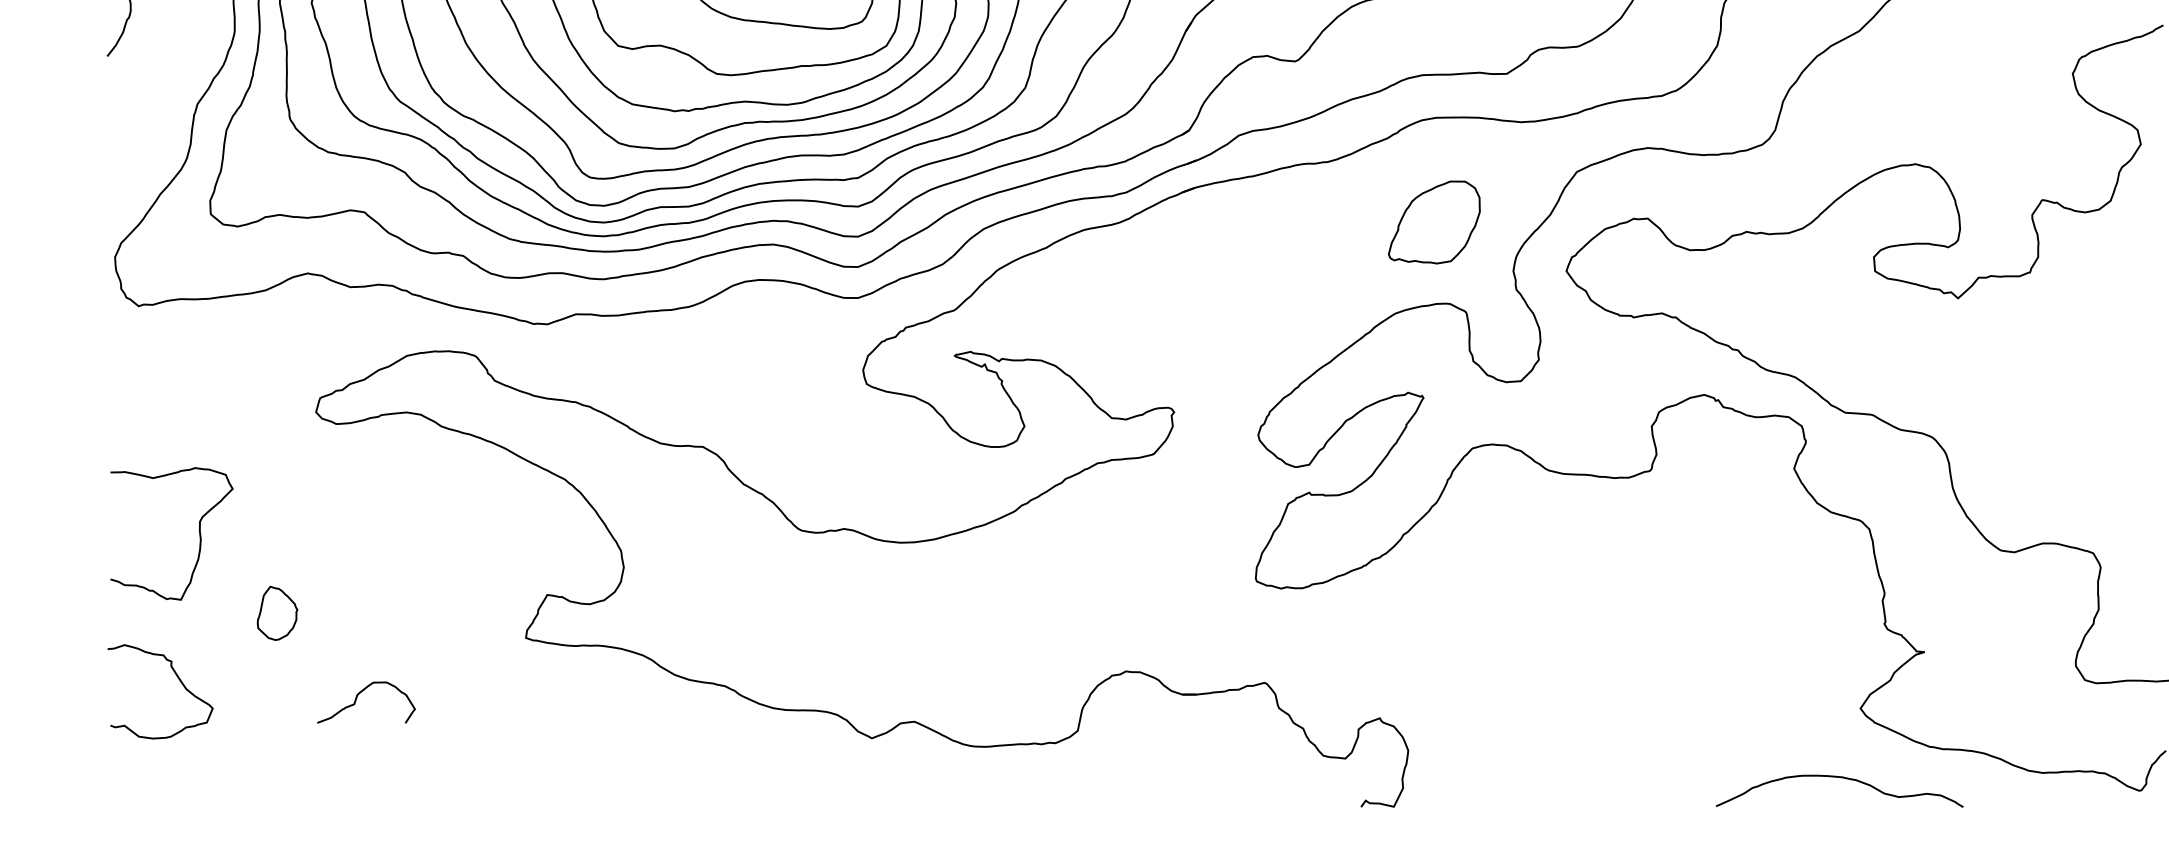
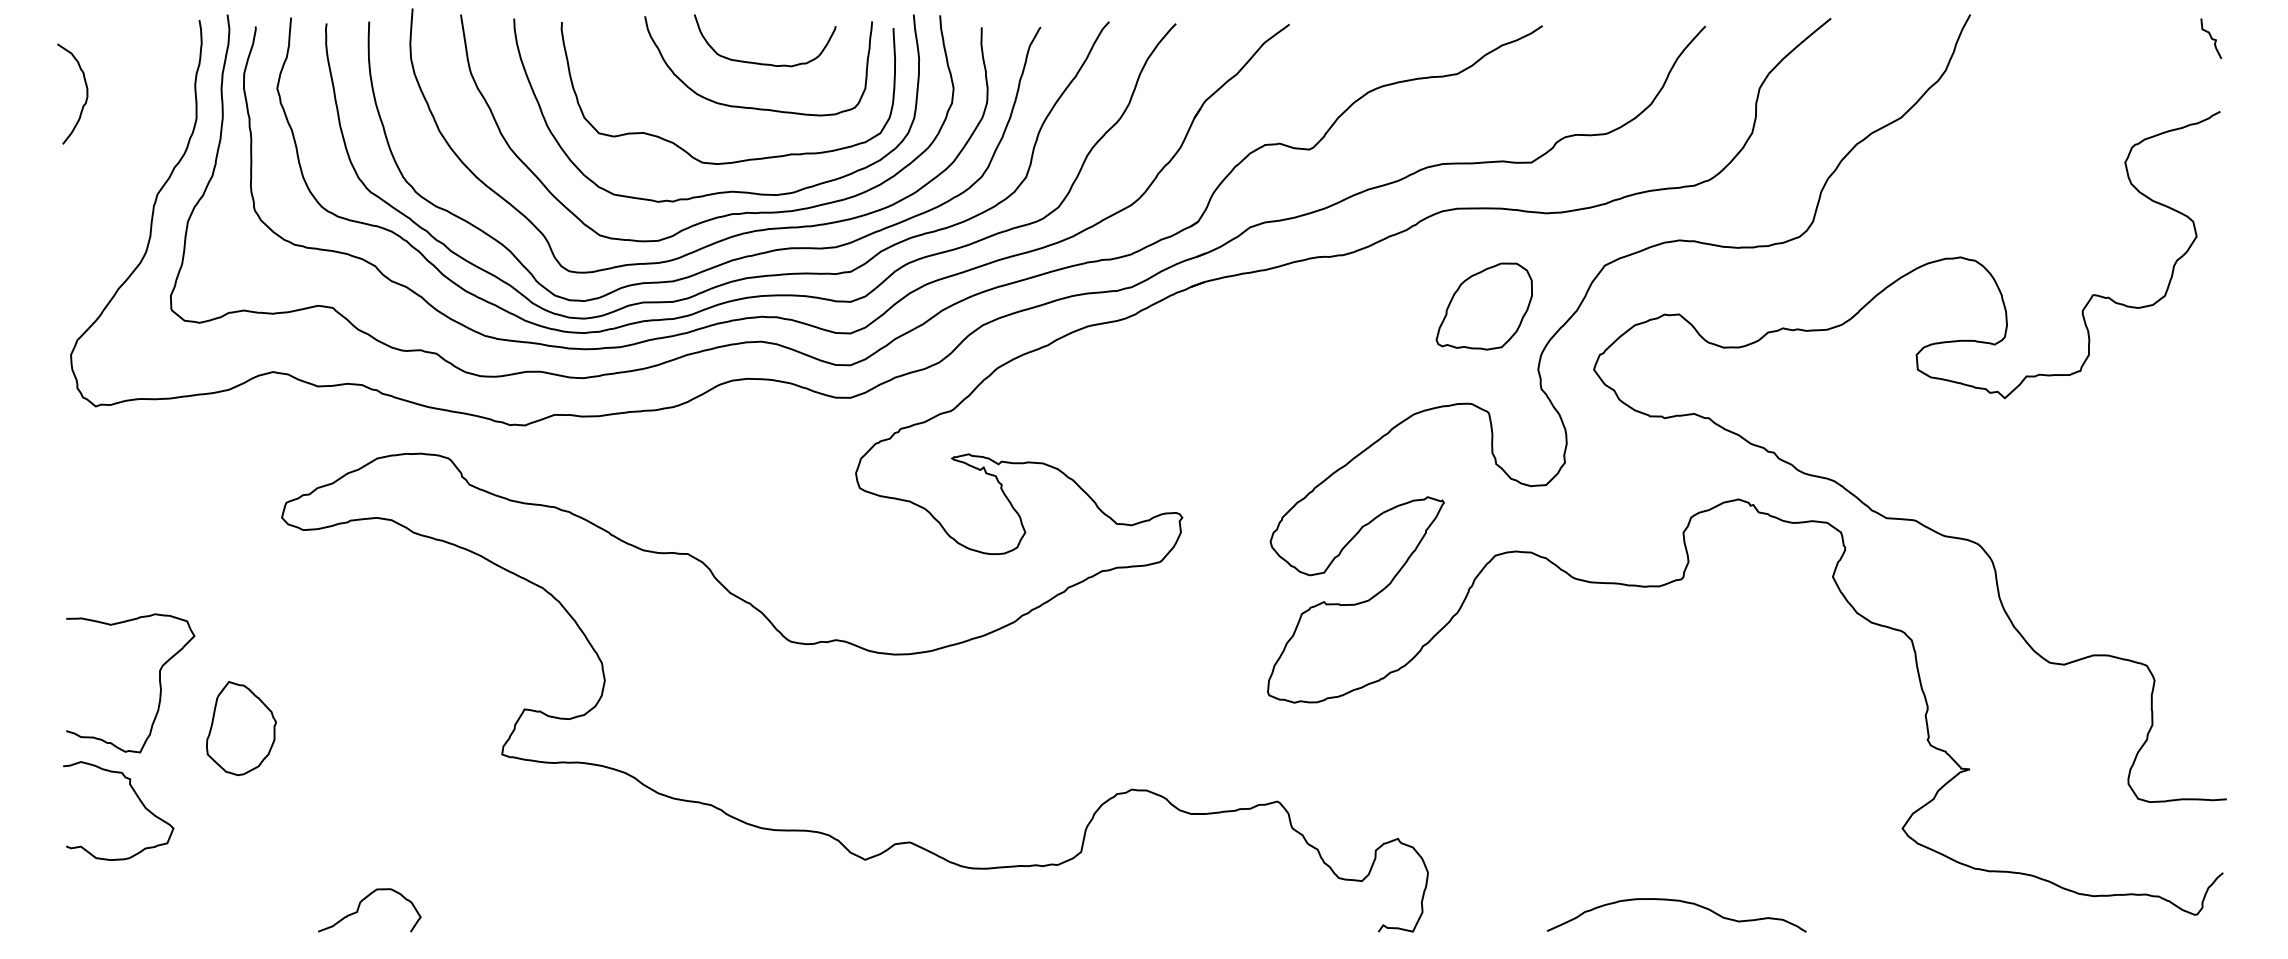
part: (1433, 222) -> (1483, 306), moved
curve: (199, 534) -> (159, 683), moved
part: (277, 613) -> (241, 728), size x1.67
curve: (356, 700) -> (359, 908), moved
curve: (1844, 778) -> (1681, 902), moved

